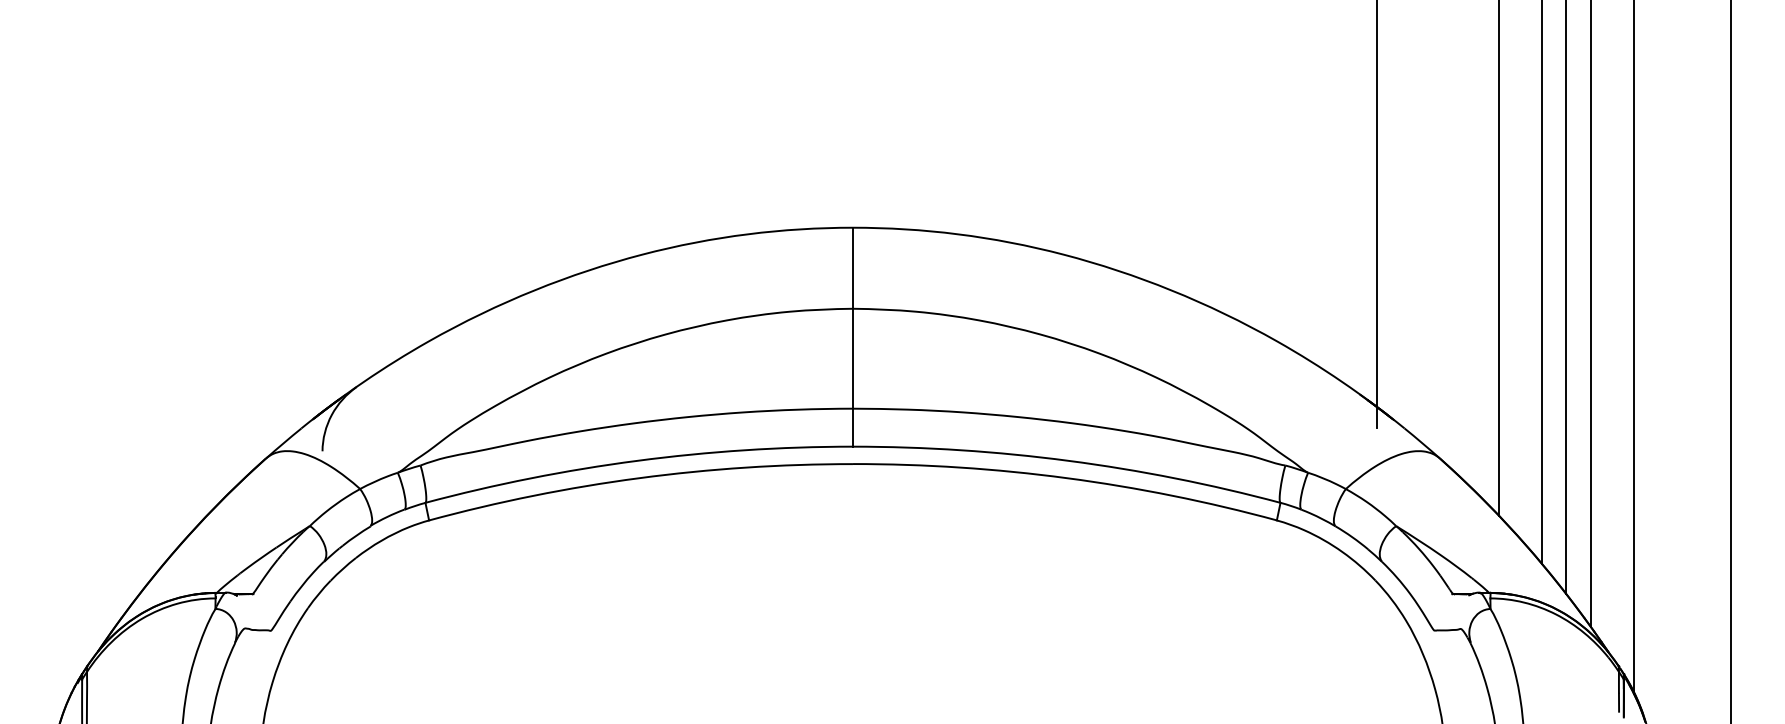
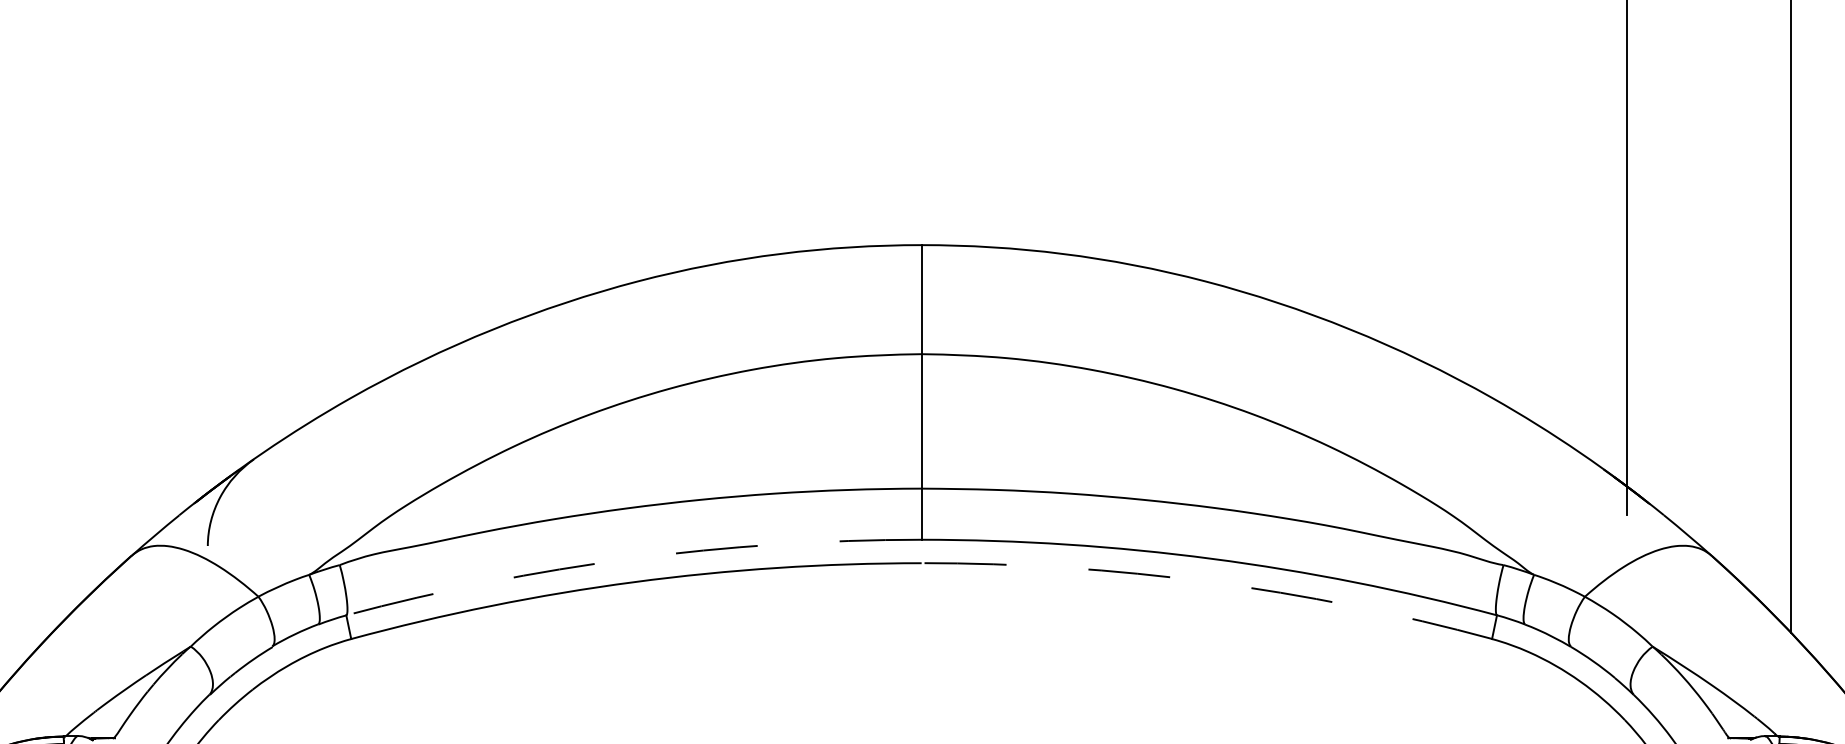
arc: (637, 460) -> (631, 558), solid -> dashed
arc: (1066, 478) -> (1208, 582), solid -> dashed

